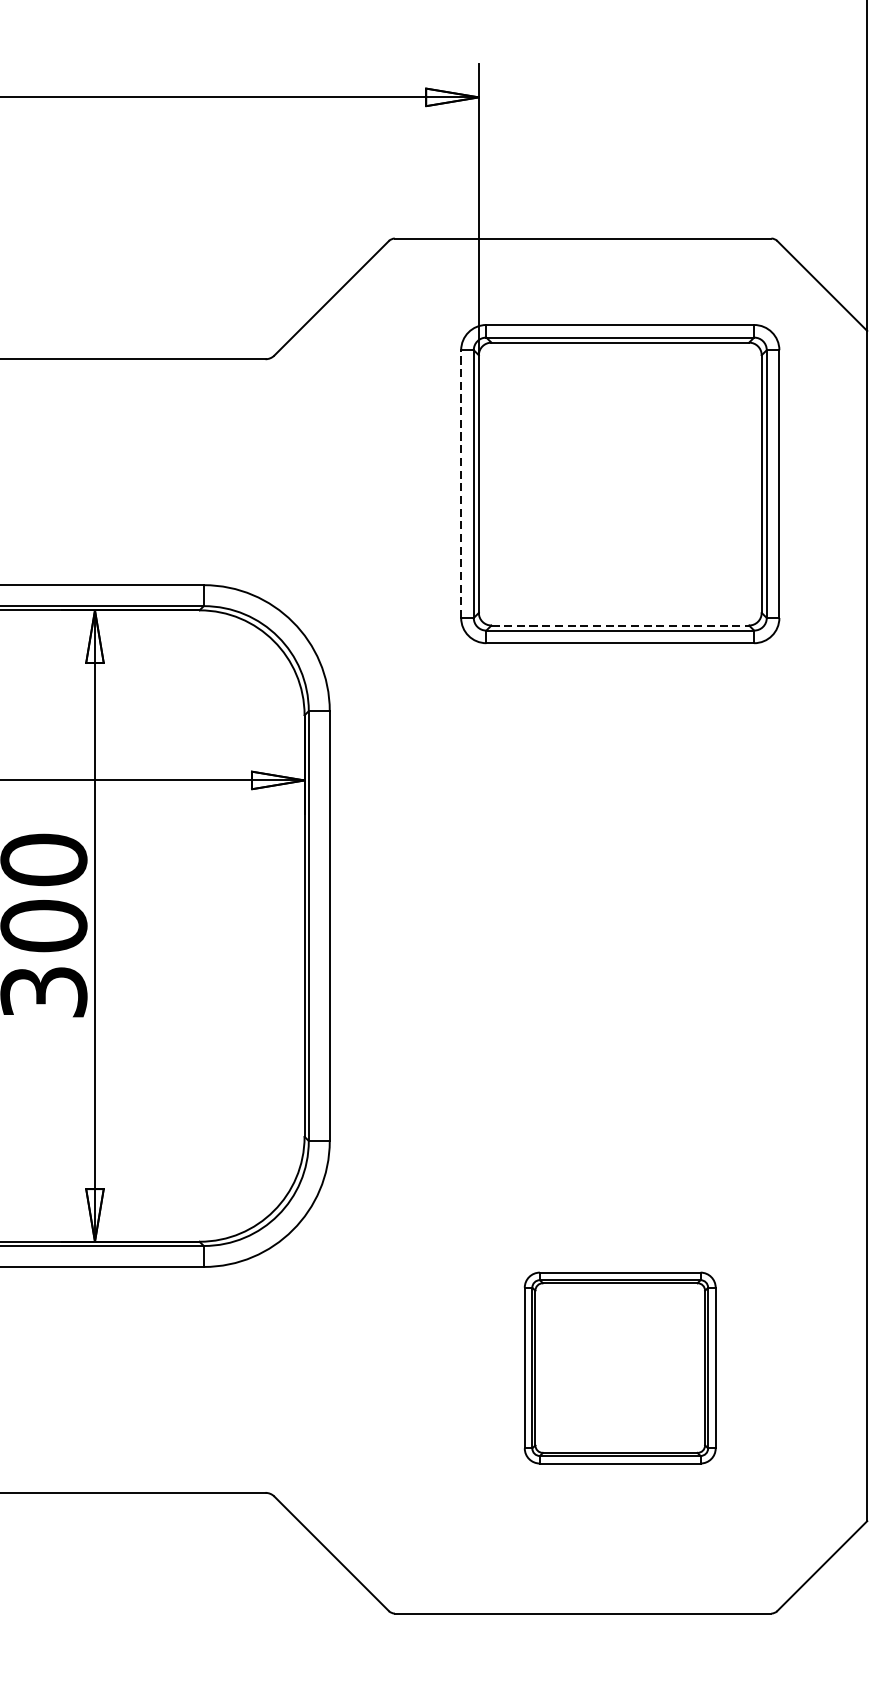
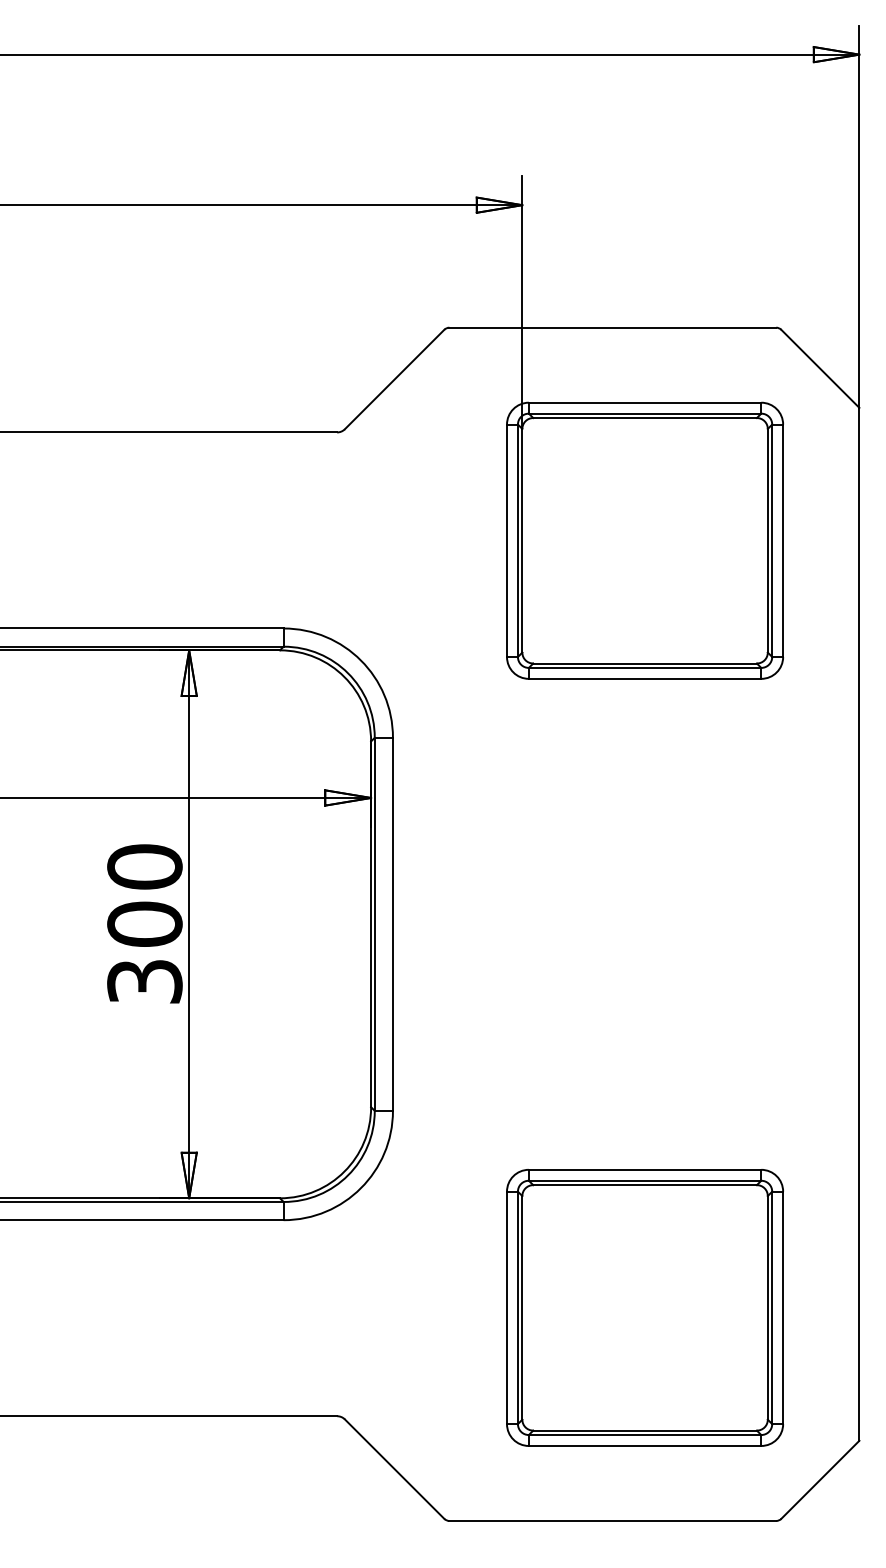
line: (461, 483) -> (507, 540), dashed -> solid
line: (620, 625) -> (645, 663), dashed -> solid
part: (619, 1367) -> (644, 1307), size x1.67

